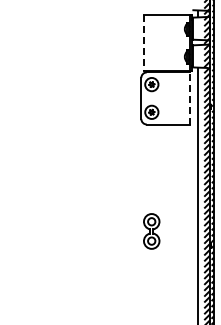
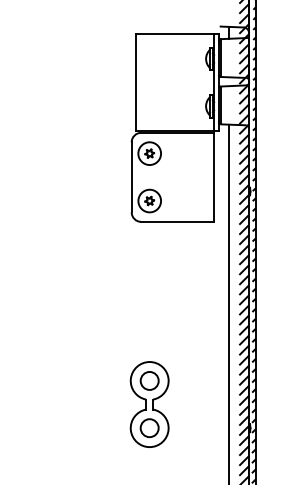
line: (143, 43) -> (135, 83), dashed -> solid
line: (189, 97) -> (214, 175), dashed -> solid
part: (151, 231) -> (149, 404), size x1.43

